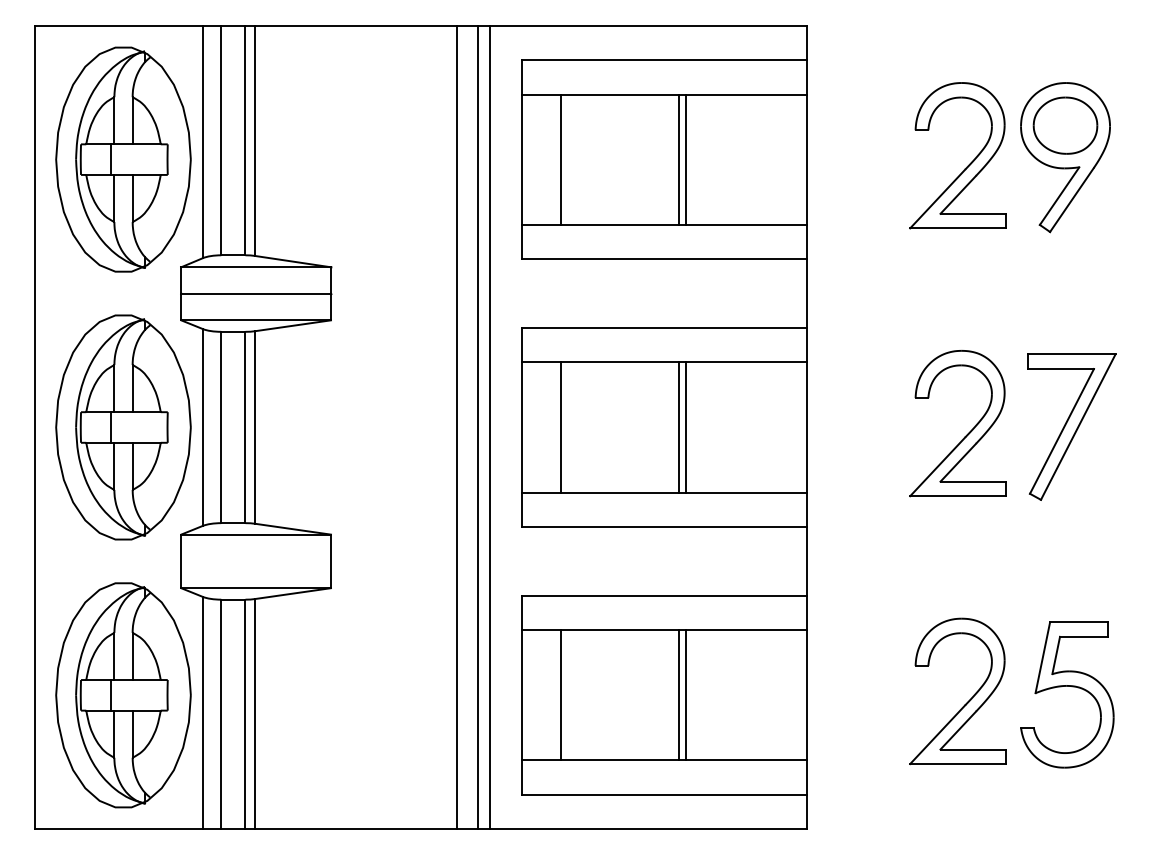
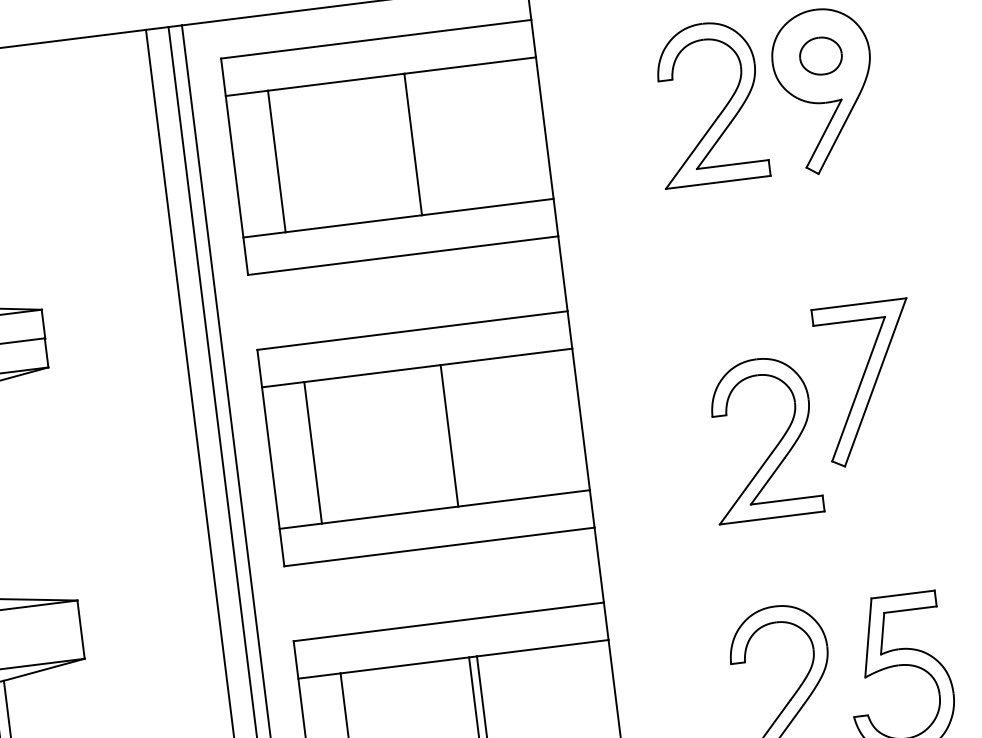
part: (1065, 125) -> (820, 56), size x0.6
line: (679, 159) -> (405, 145), removed
line: (679, 427) -> (442, 436), removed
part: (967, 433) -> (773, 448), moved

